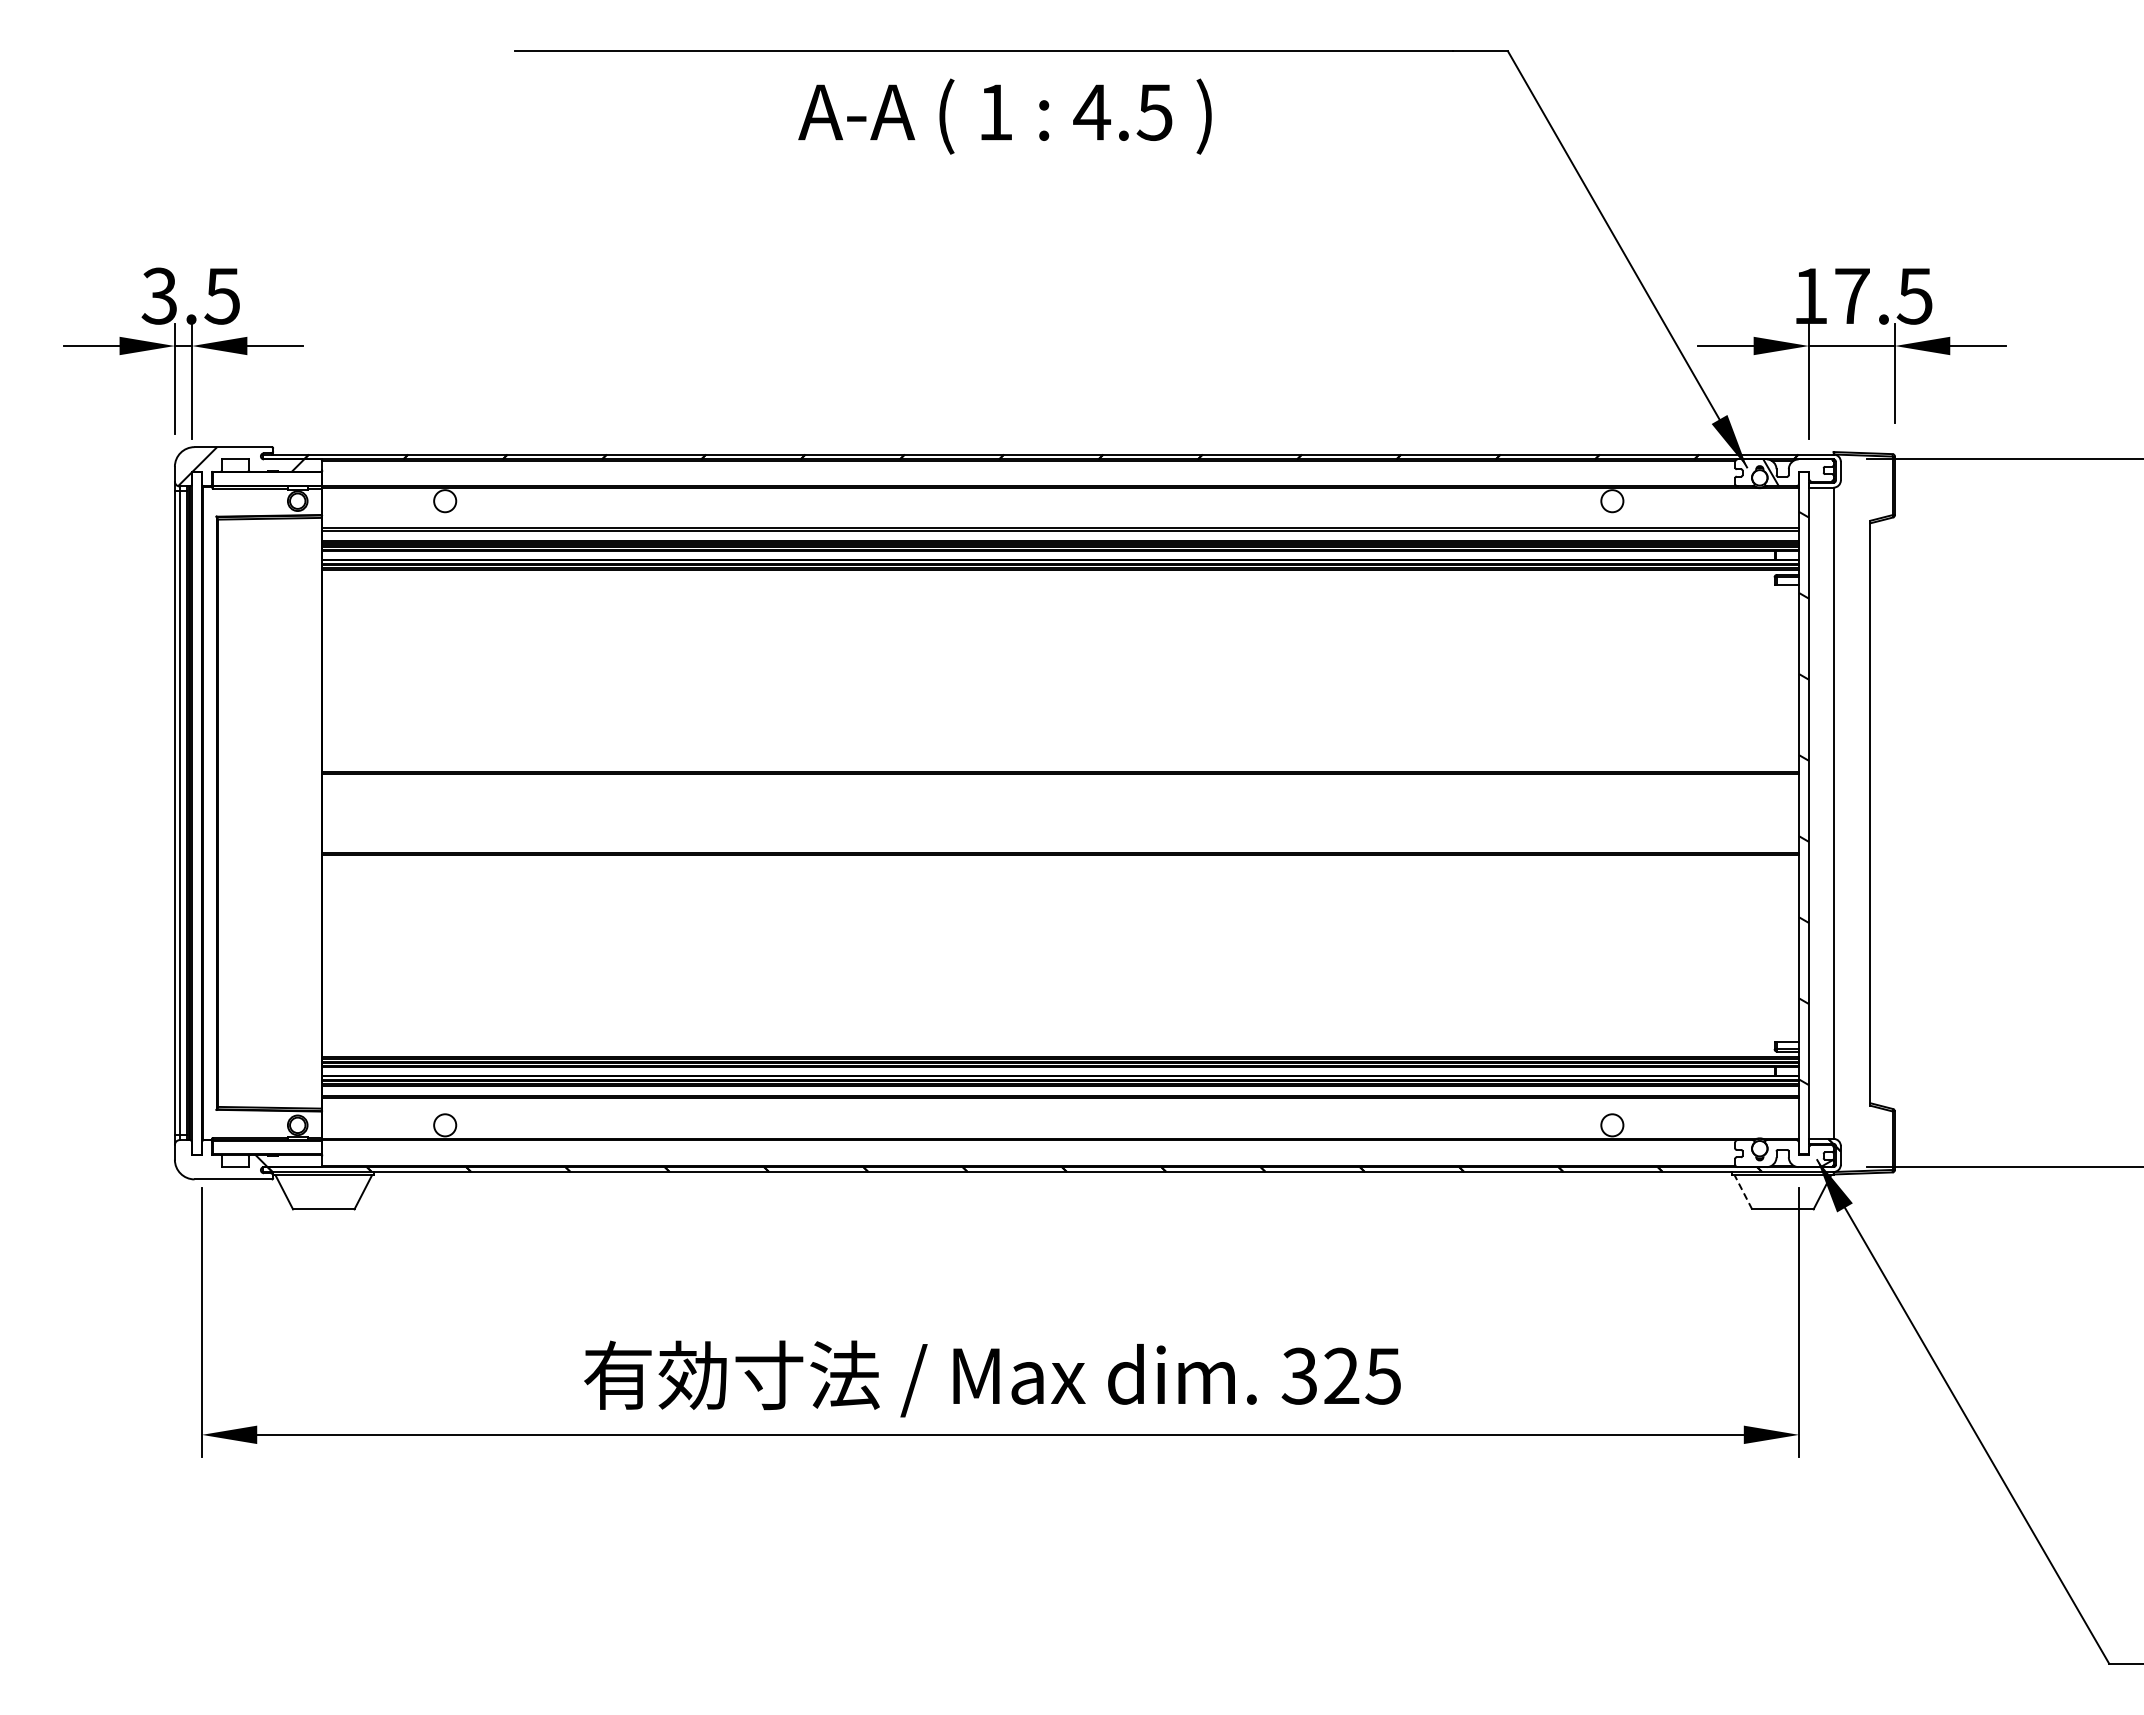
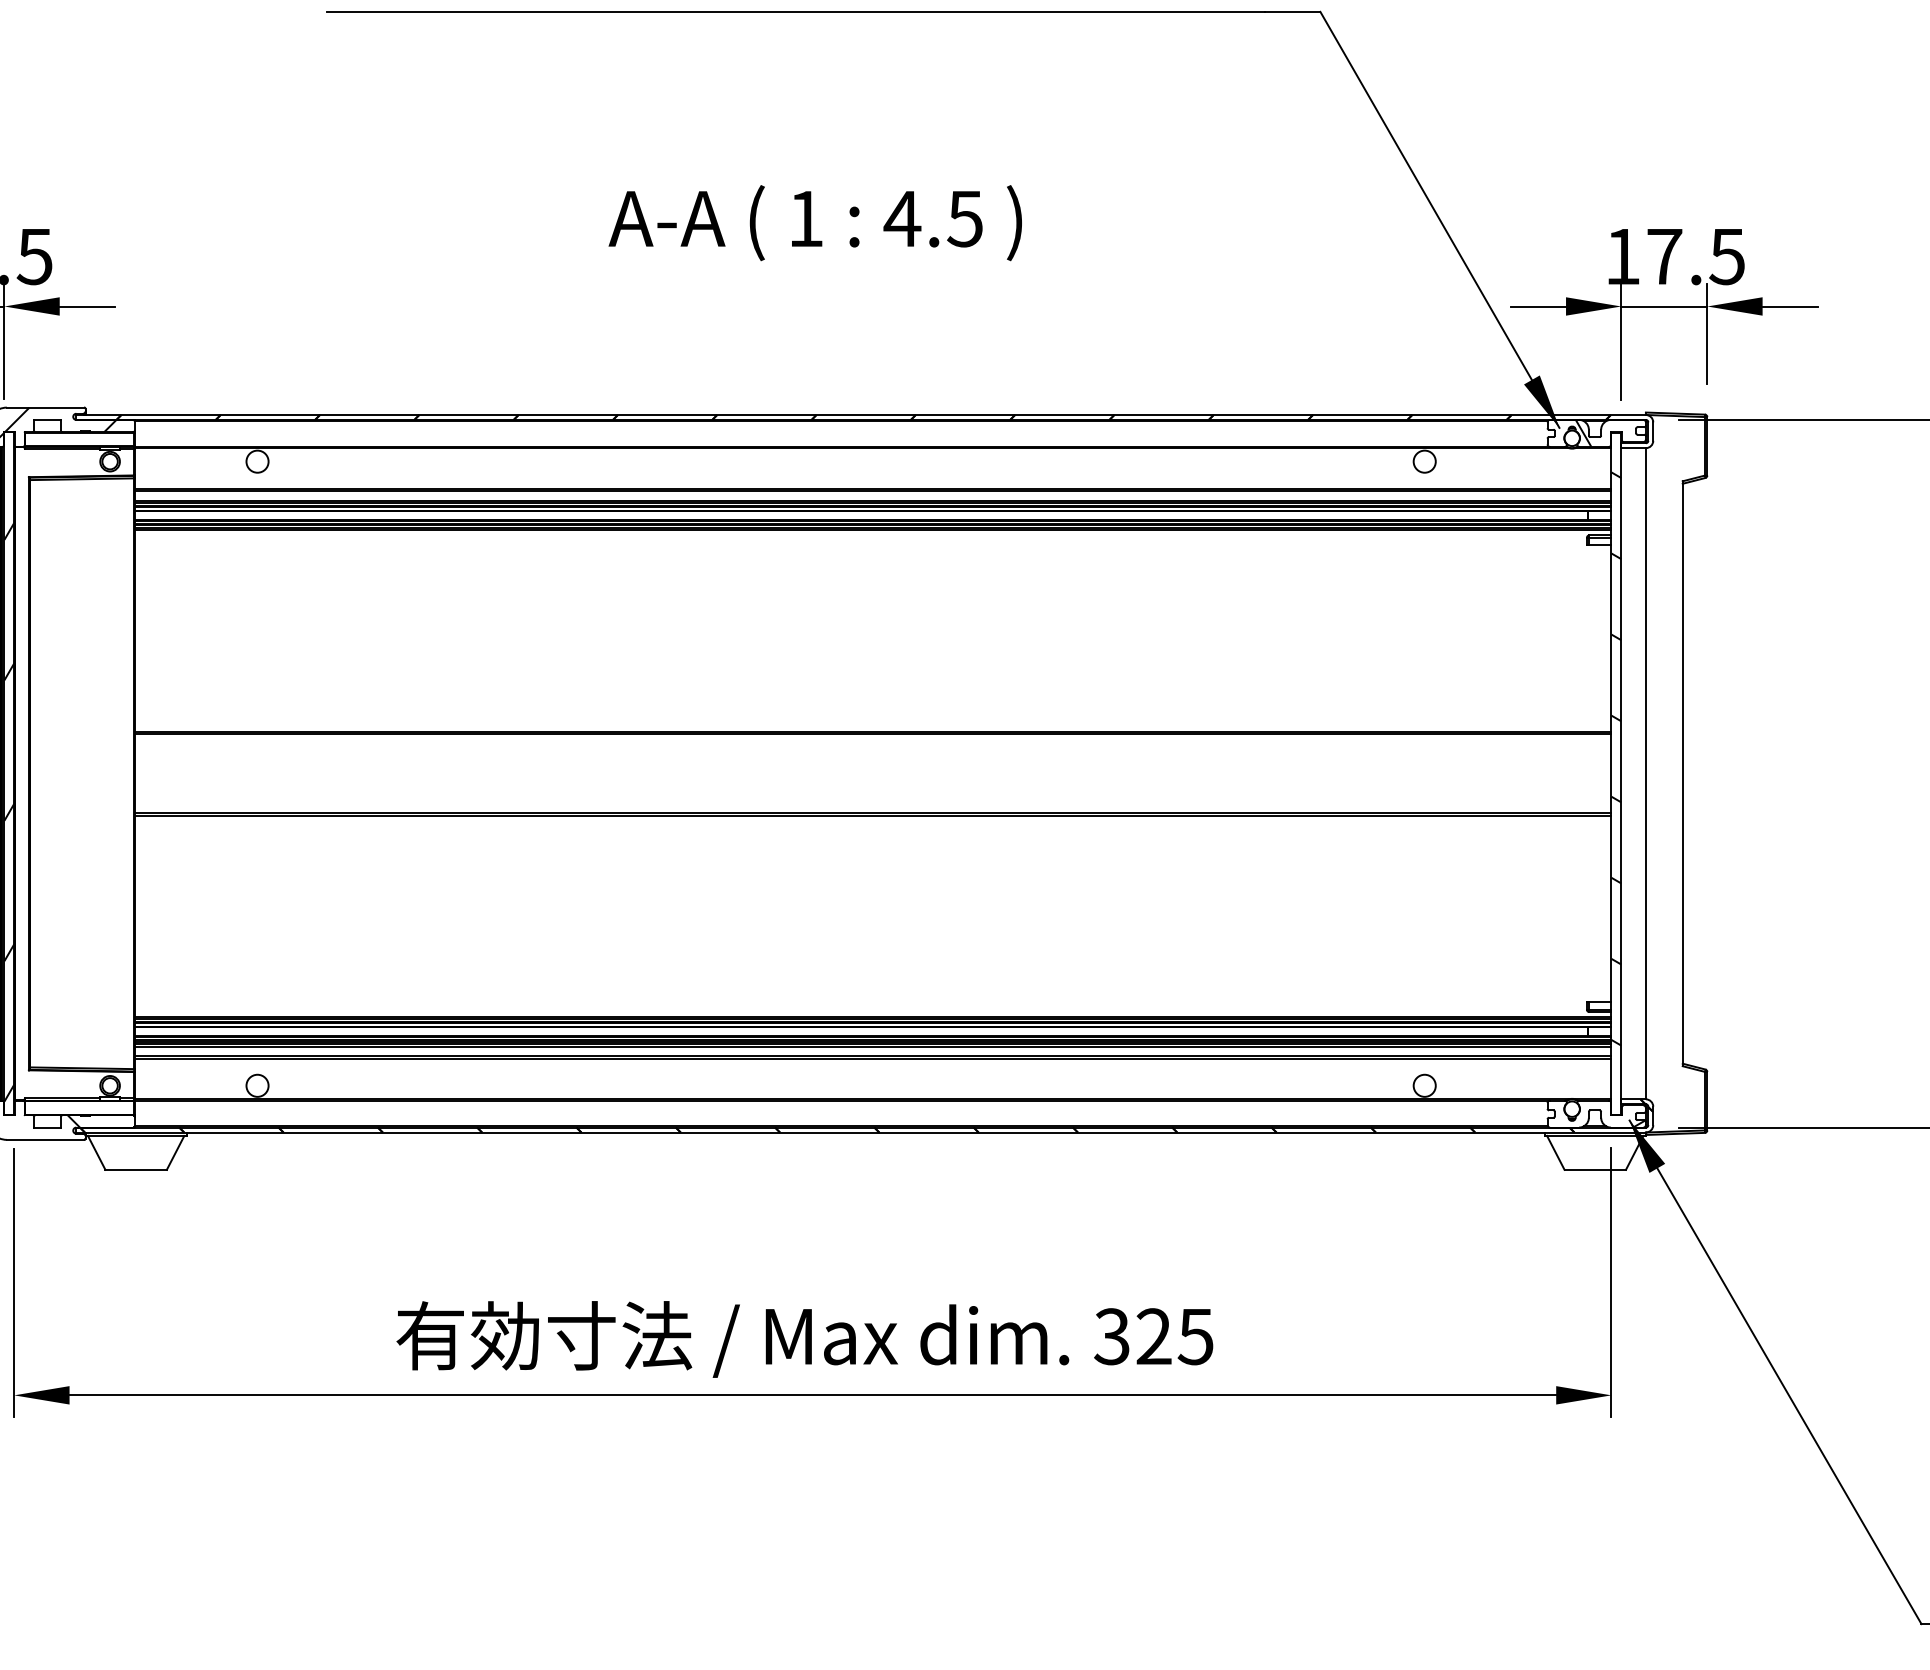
text: (1004, 116) -> (814, 222), moved
hatch: (196, 851) -> (8, 811), added
line: (1743, 1191) -> (1555, 1151), dashed -> solid

